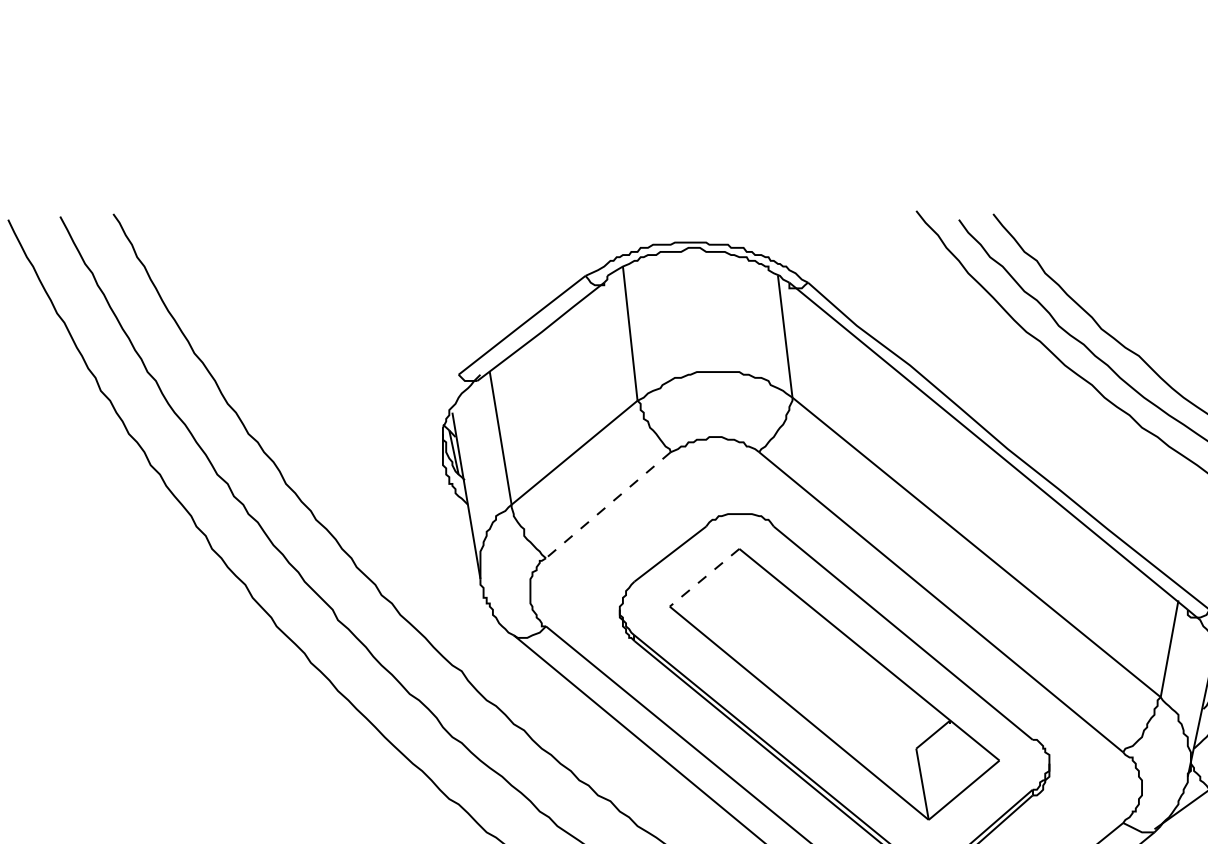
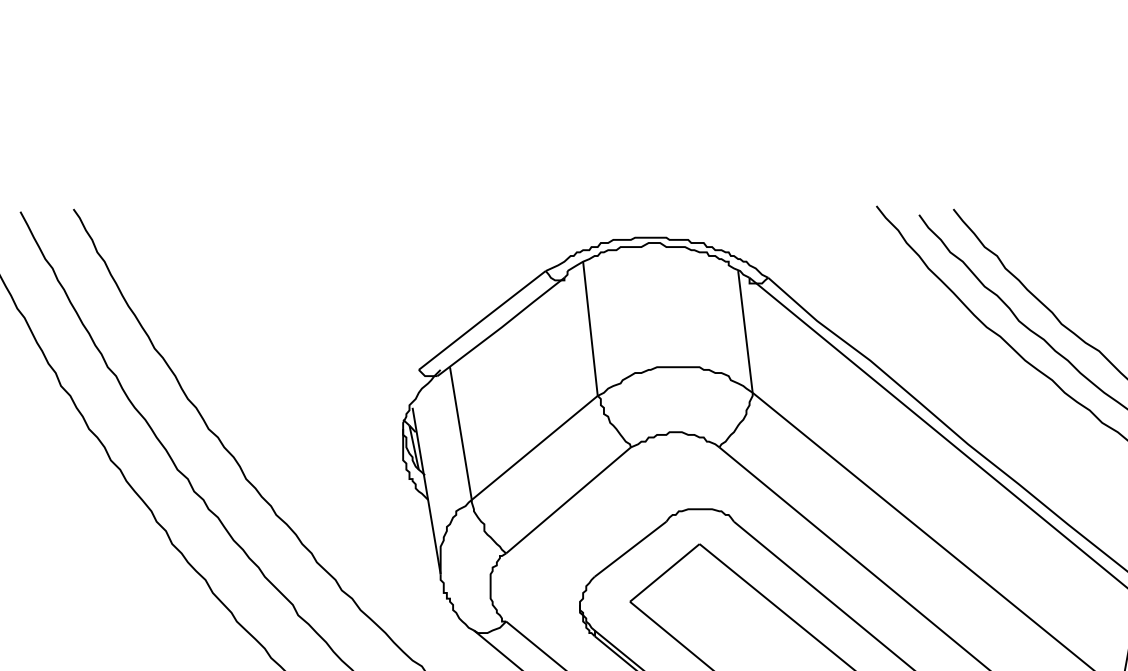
line: (608, 505) -> (568, 500), dashed -> solid
line: (704, 578) -> (664, 573), dashed -> solid

